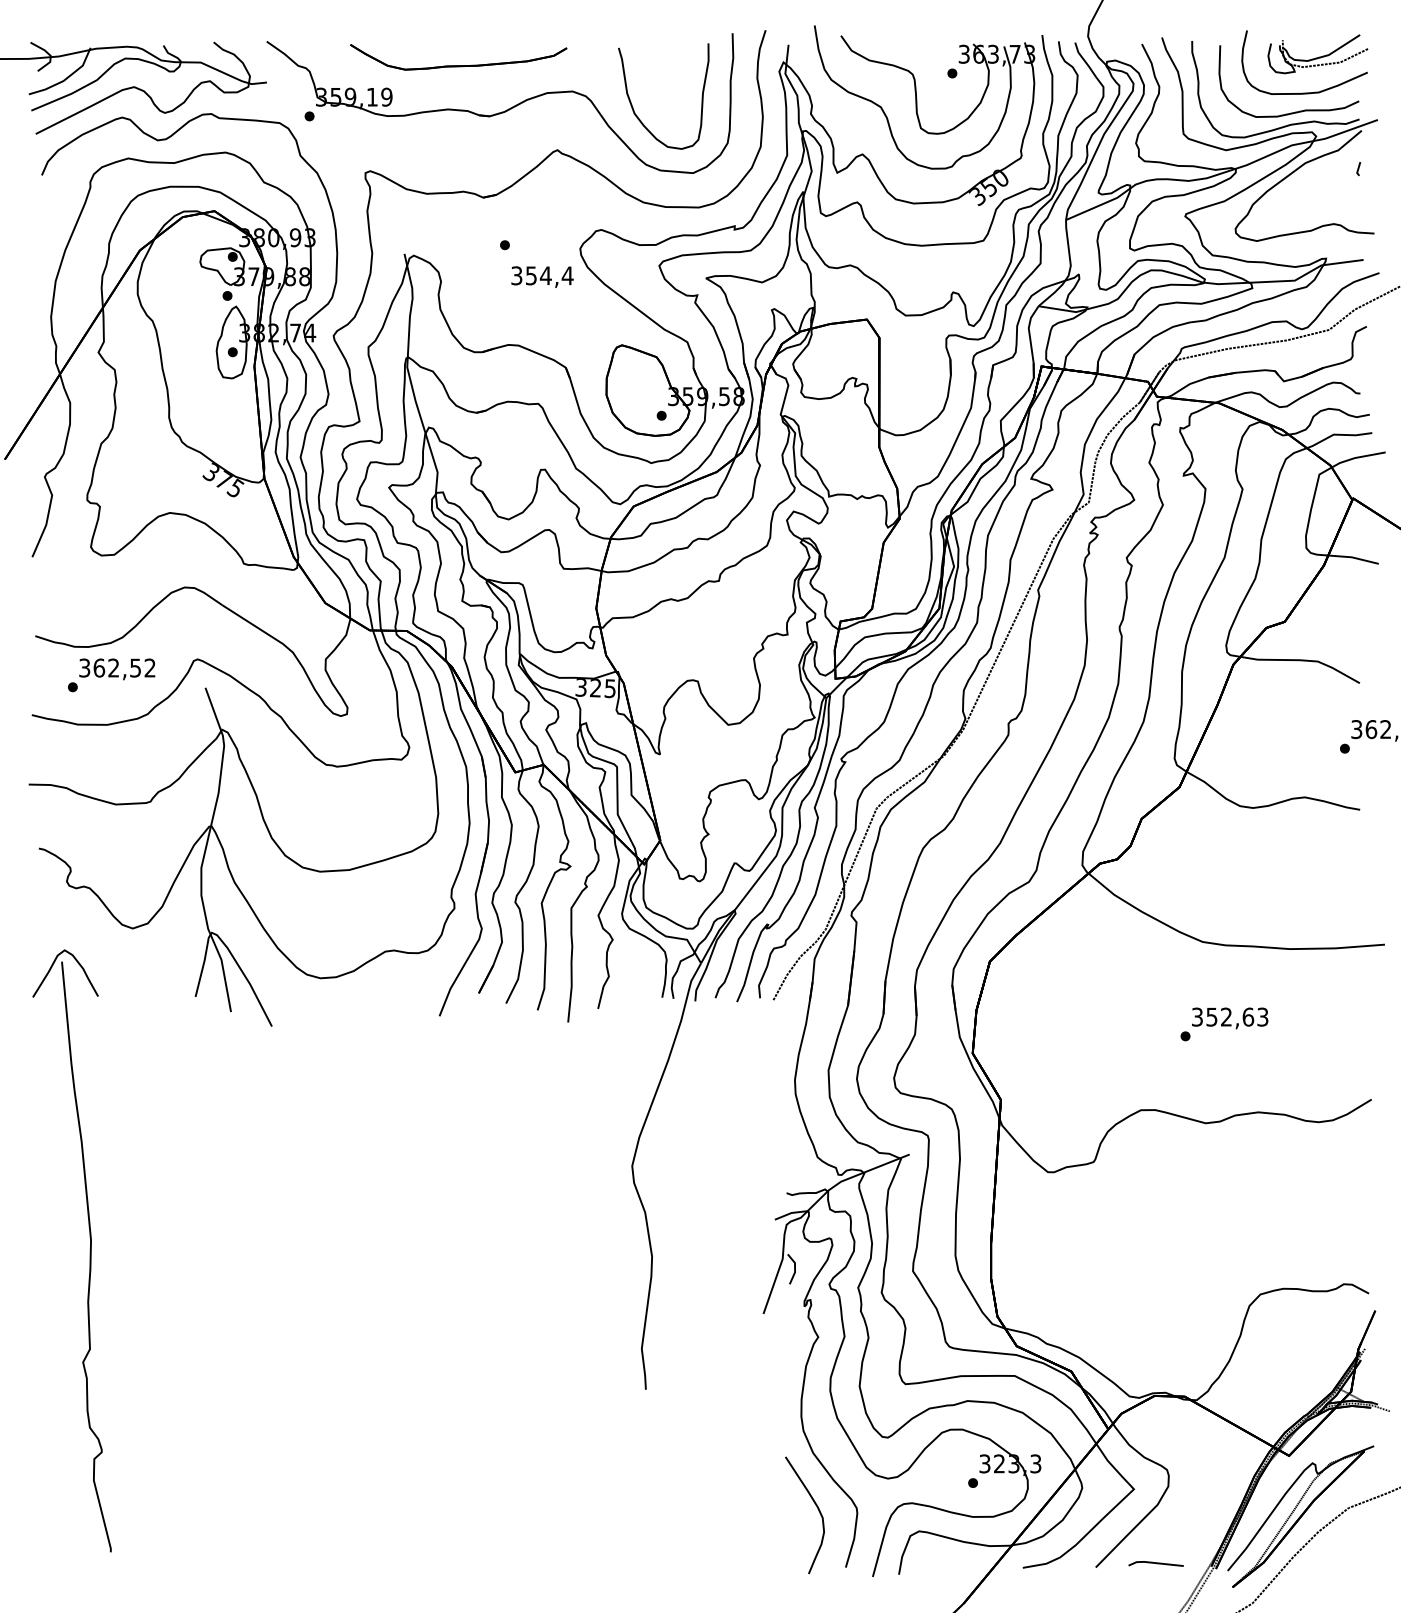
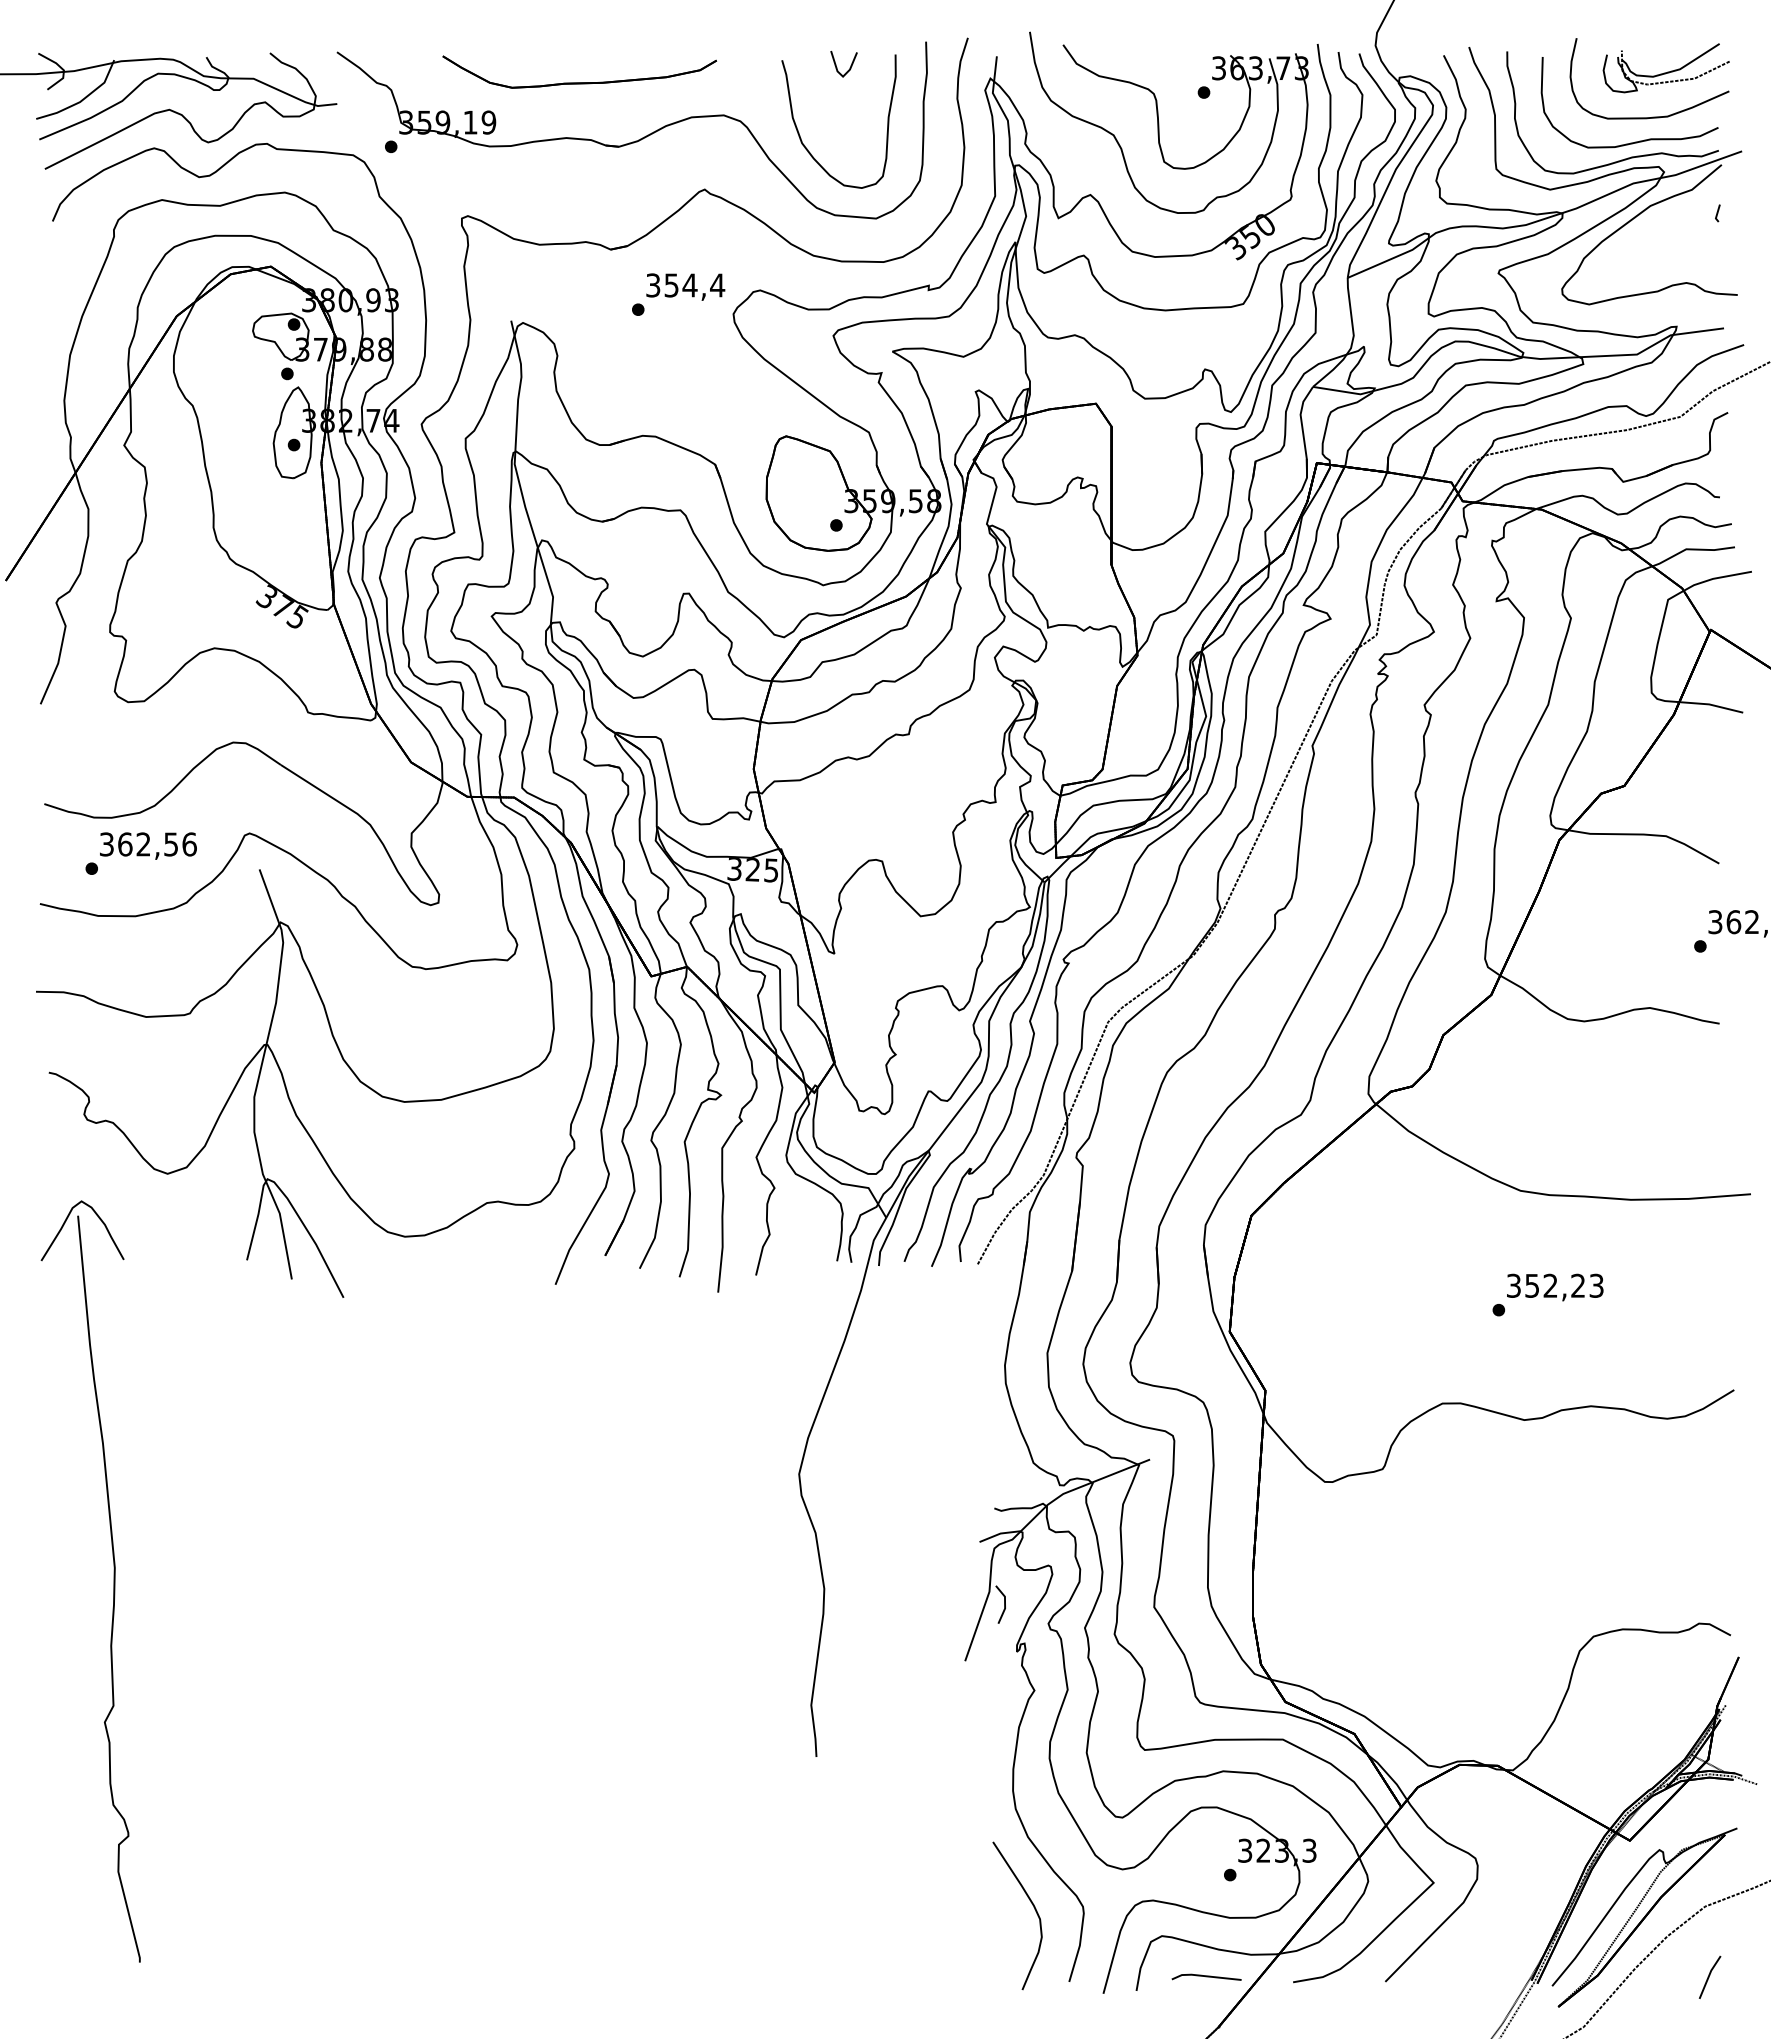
line: (662, 53) -> (837, 67), added
text: (542, 276) -> (685, 286), moved
text: (150, 668) -> (189, 844), 362,52 -> 362,56
text: (1248, 1016) -> (1578, 1285), 352,63 -> 352,23
line: (1156, 1563) -> (1206, 1976), moved
line: (1352, 1563) -> (1709, 1976), added

